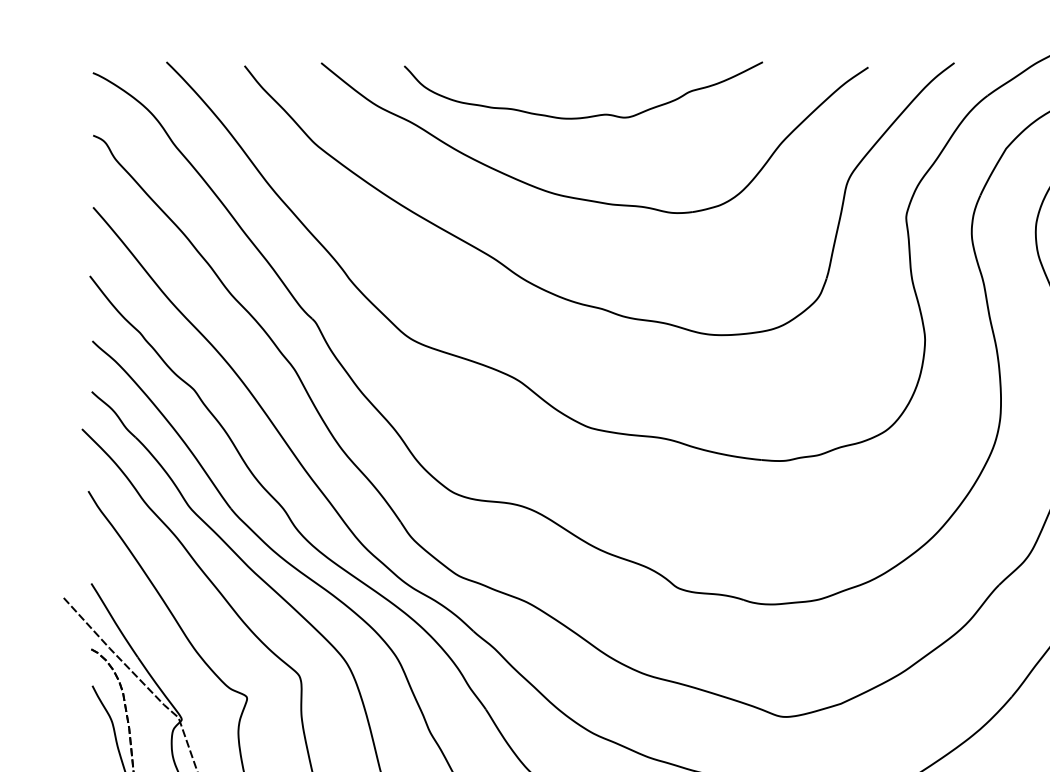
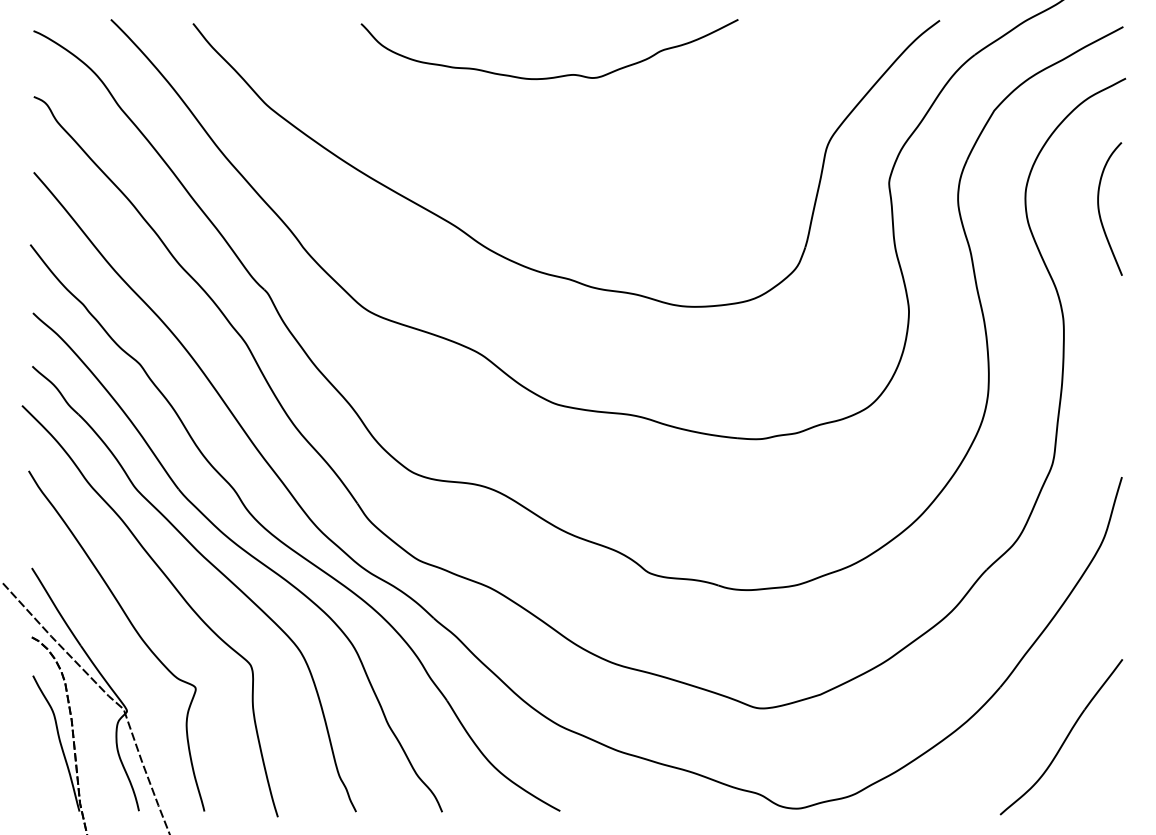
part: (586, 198) -> (552, 163), removed

